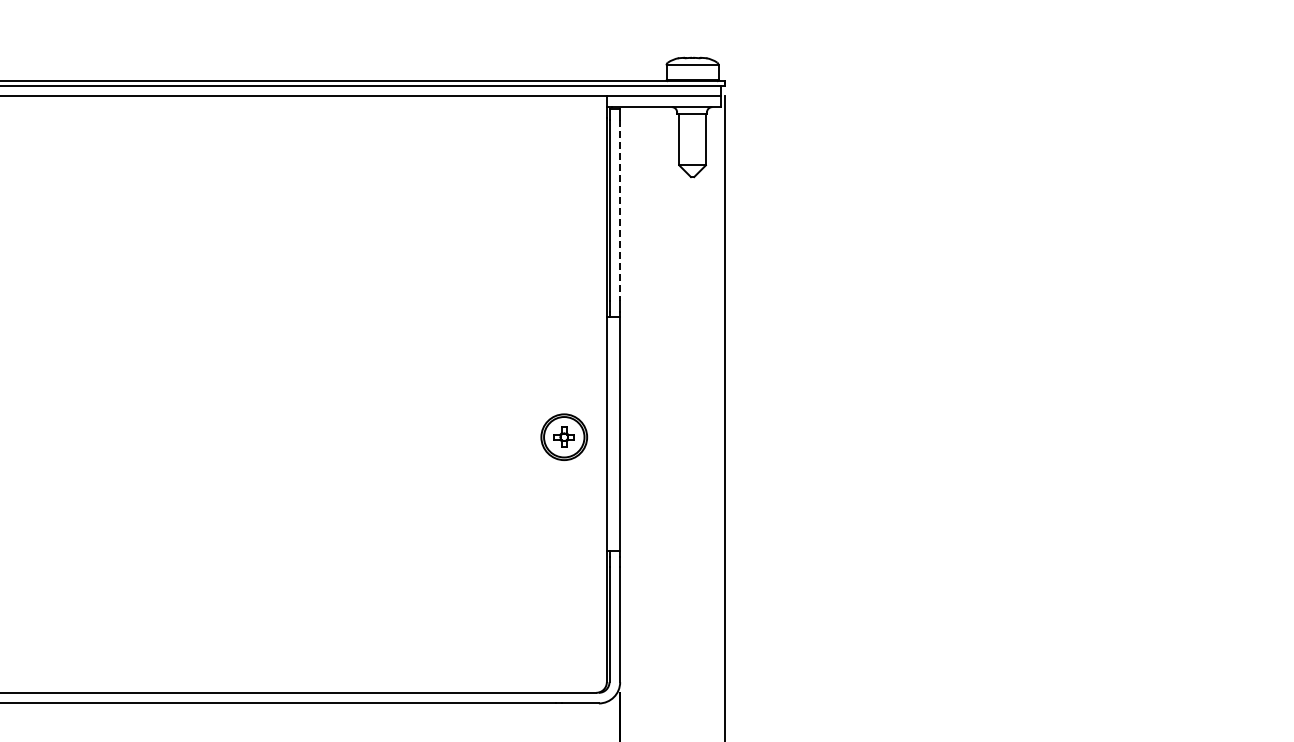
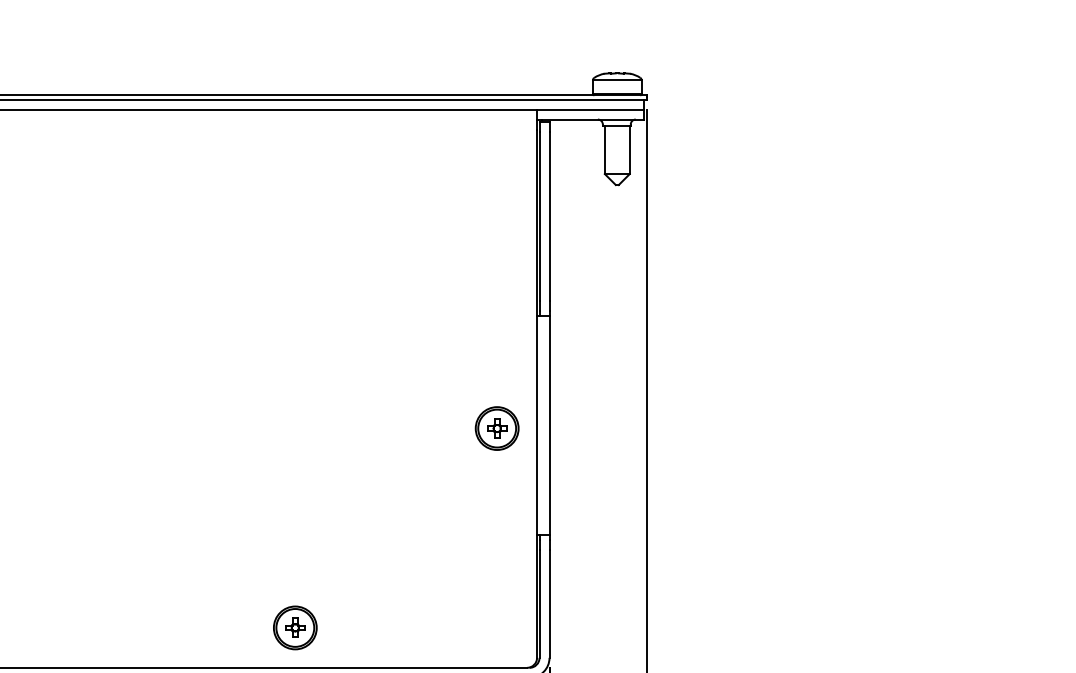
line: (620, 210) -> (549, 216), dashed -> solid
part: (348, 649) -> (295, 627), added

